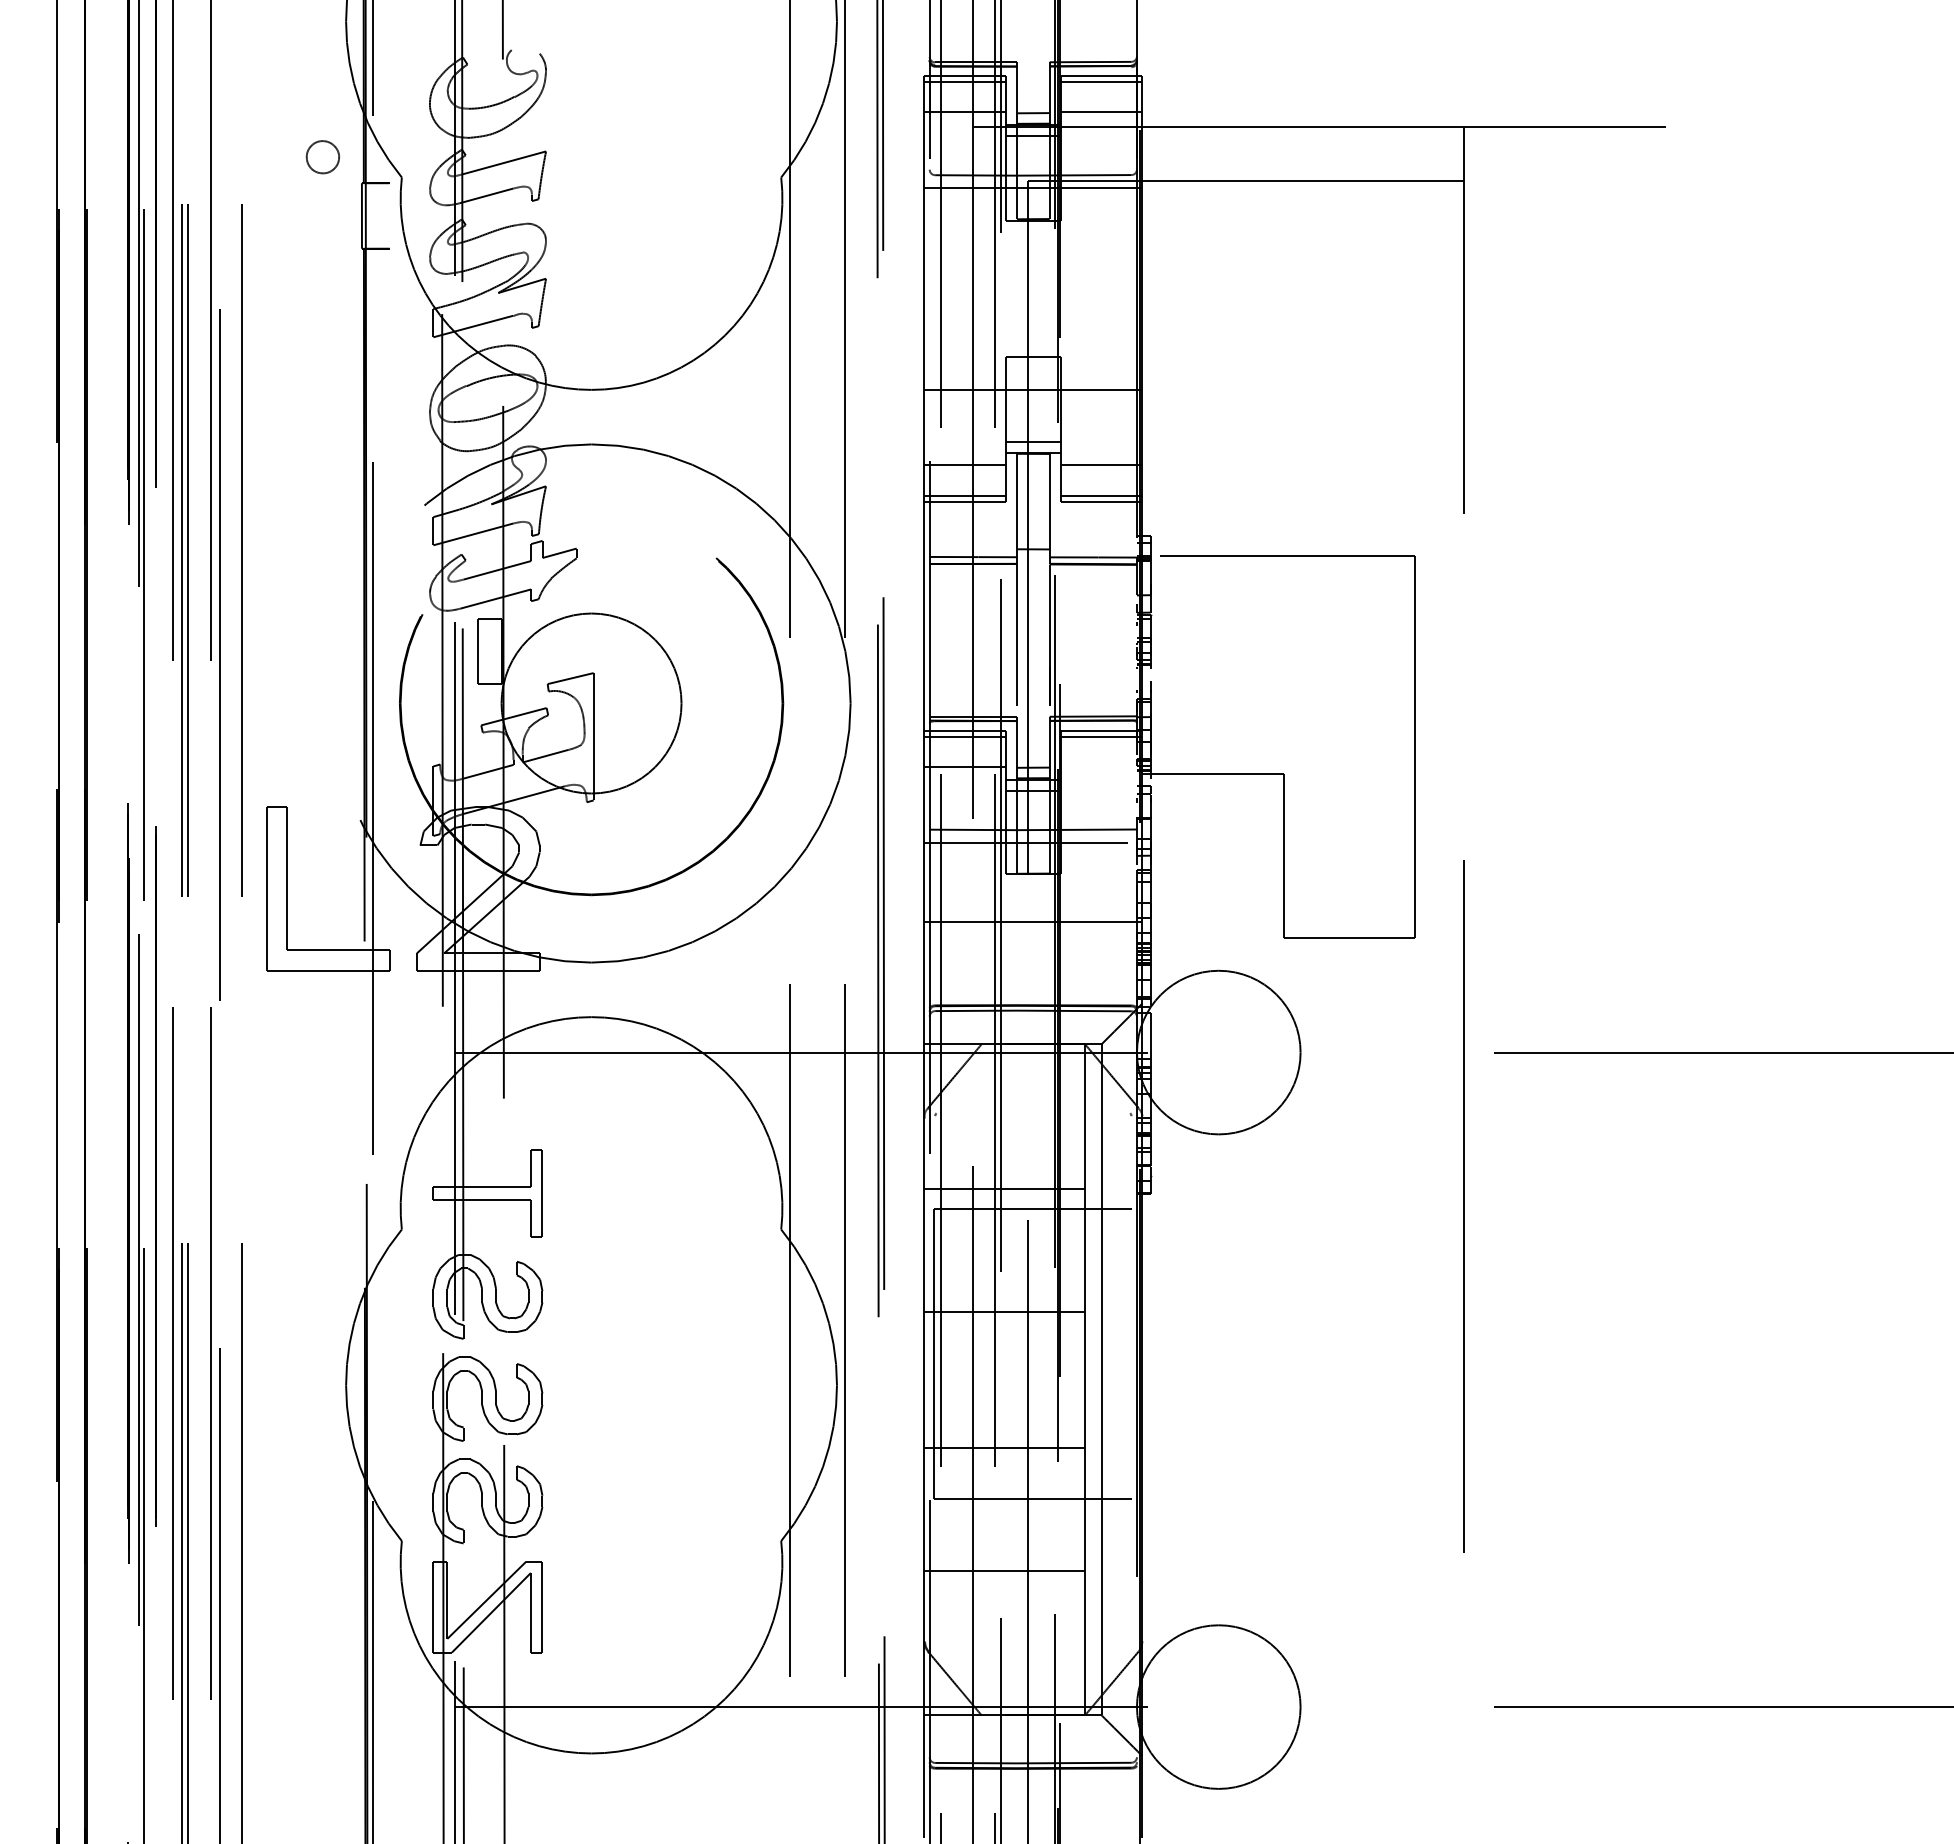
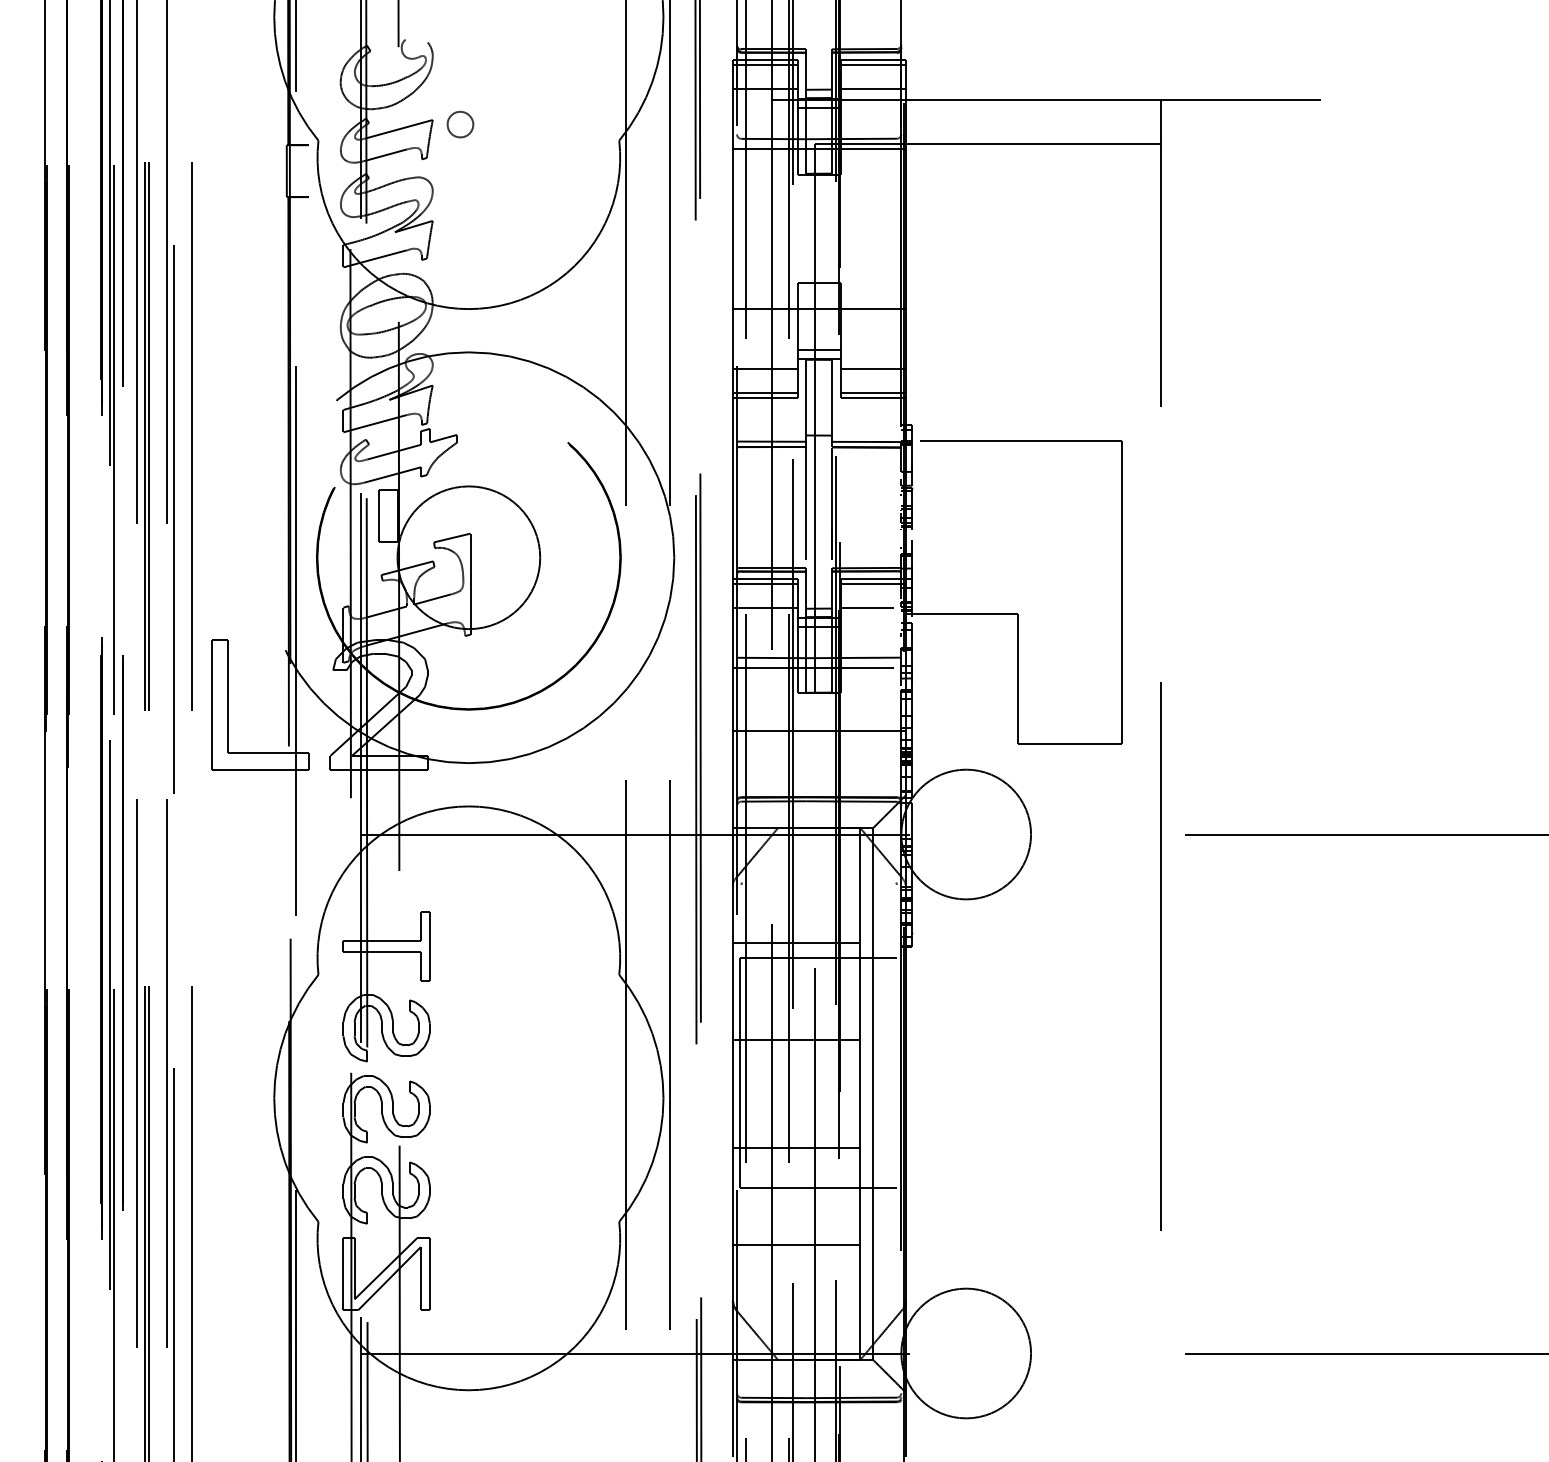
part: (322, 157) -> (460, 124), moved
line: (1093, 767) -> (866, 608), added

